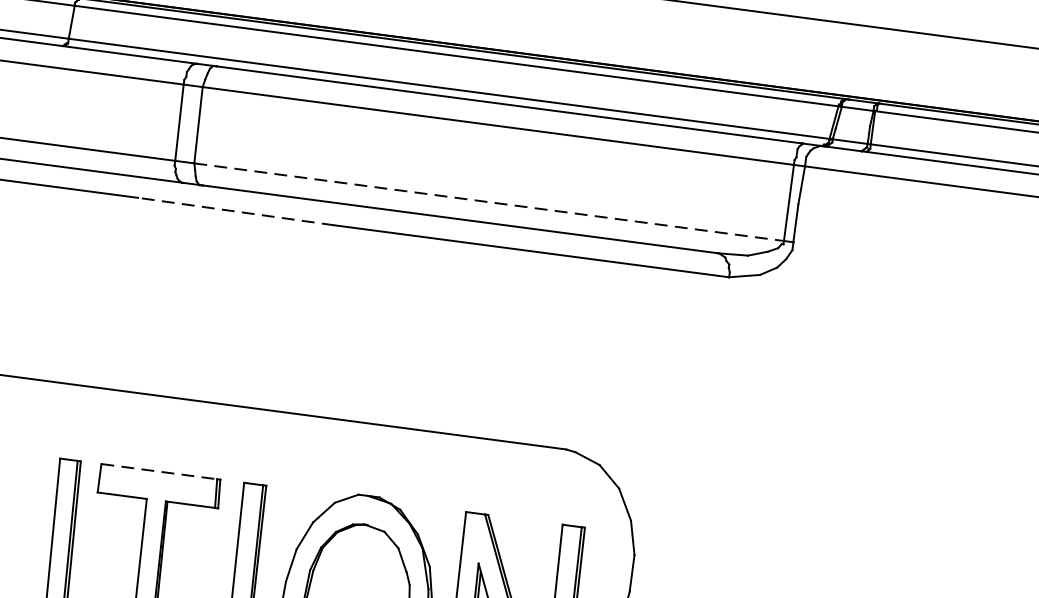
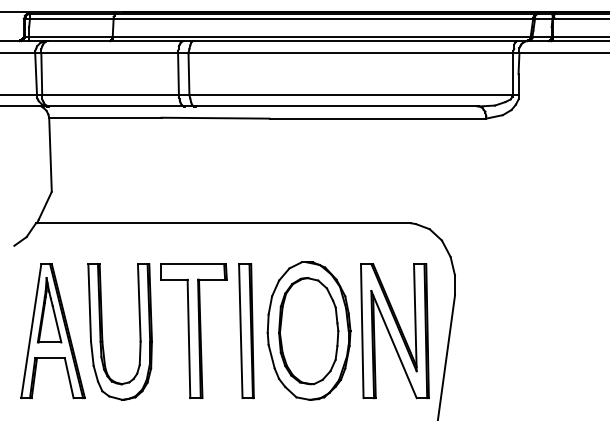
line: (489, 202) -> (351, 95), dashed -> solid
line: (236, 212) -> (215, 118), dashed -> solid
line: (159, 472) -> (192, 264), dashed -> solid

